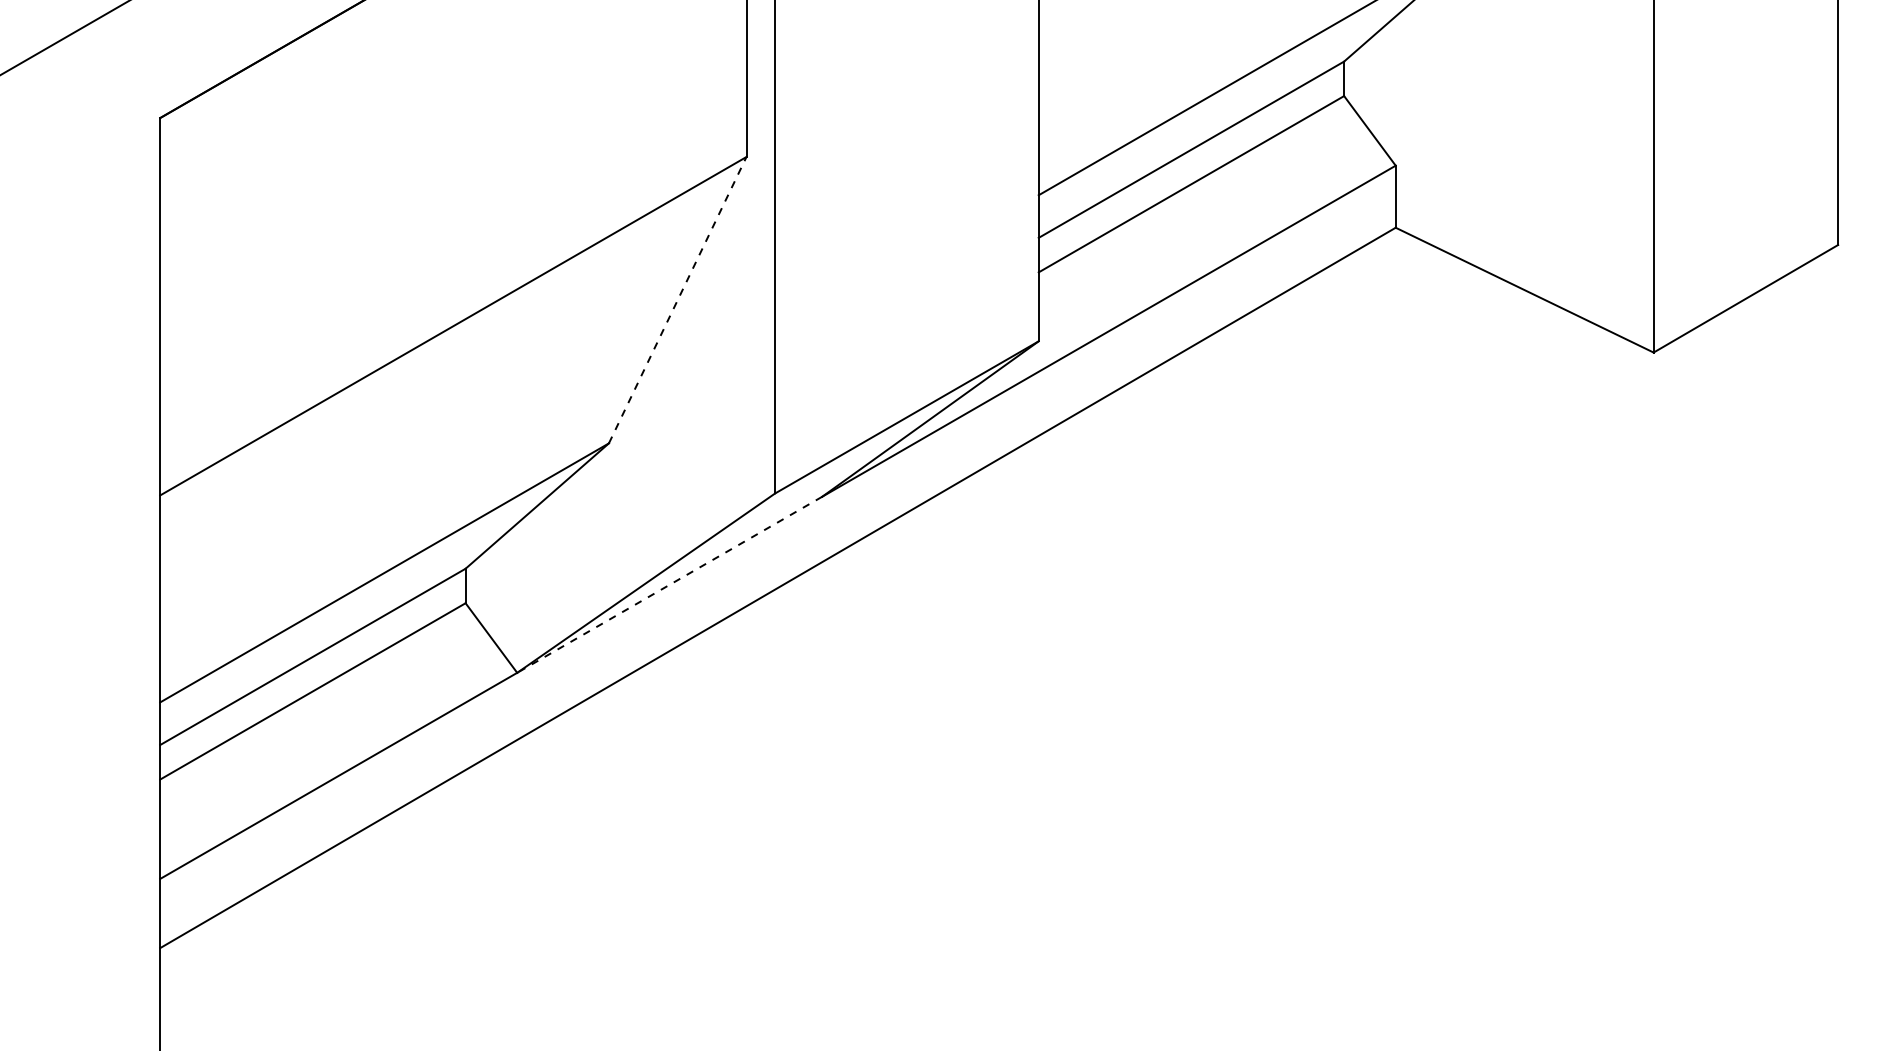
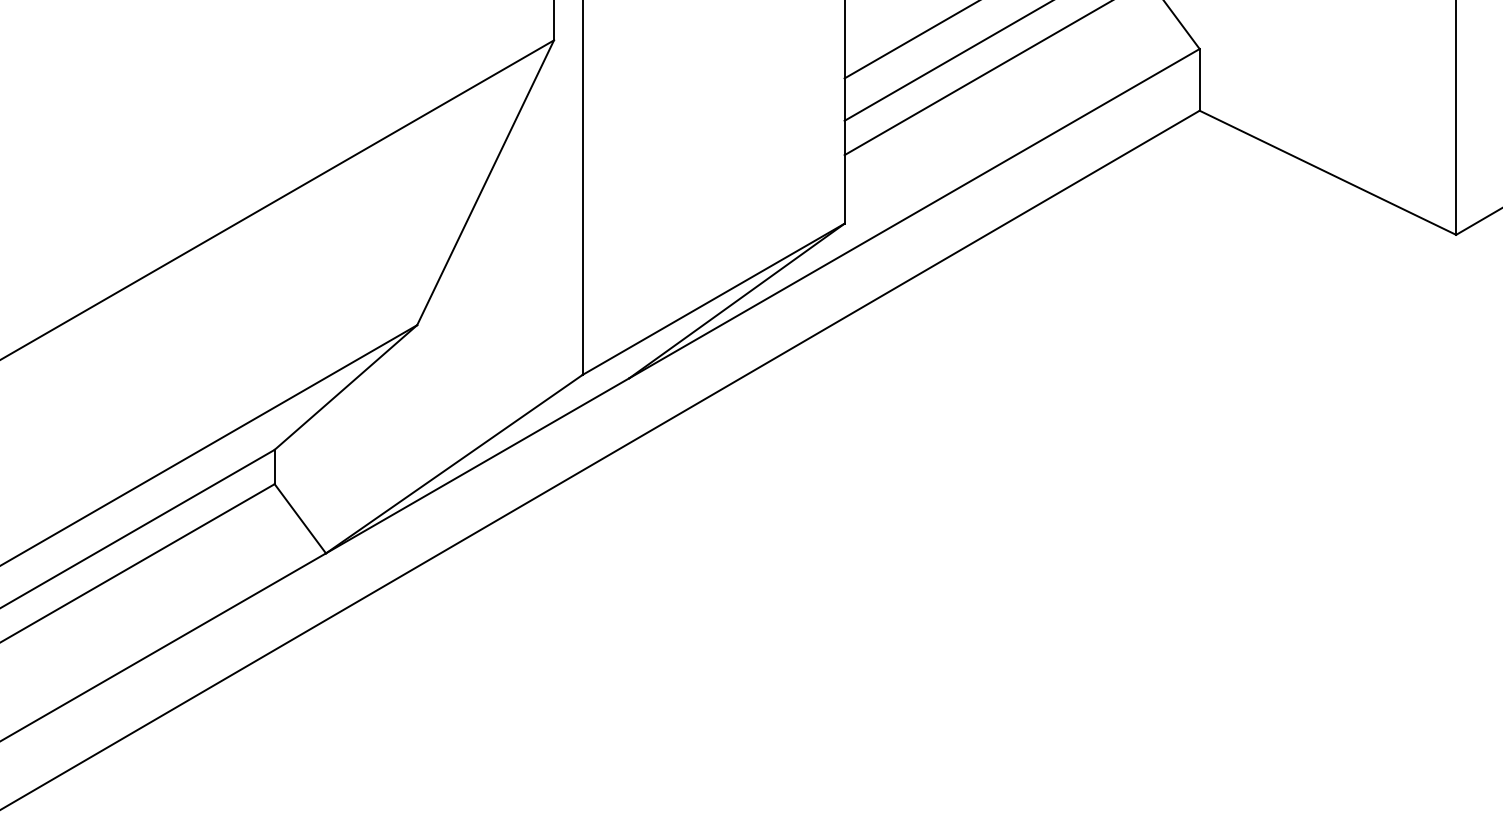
line: (677, 300) -> (485, 183), dashed -> solid
line: (669, 585) -> (477, 466), dashed -> solid

